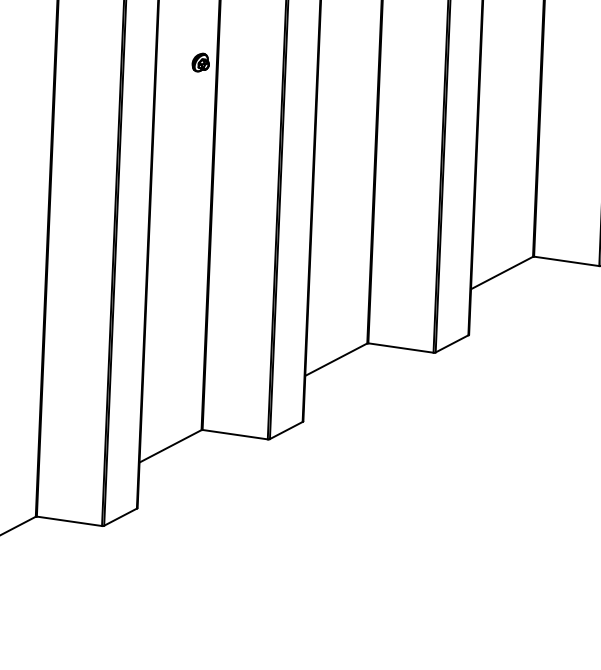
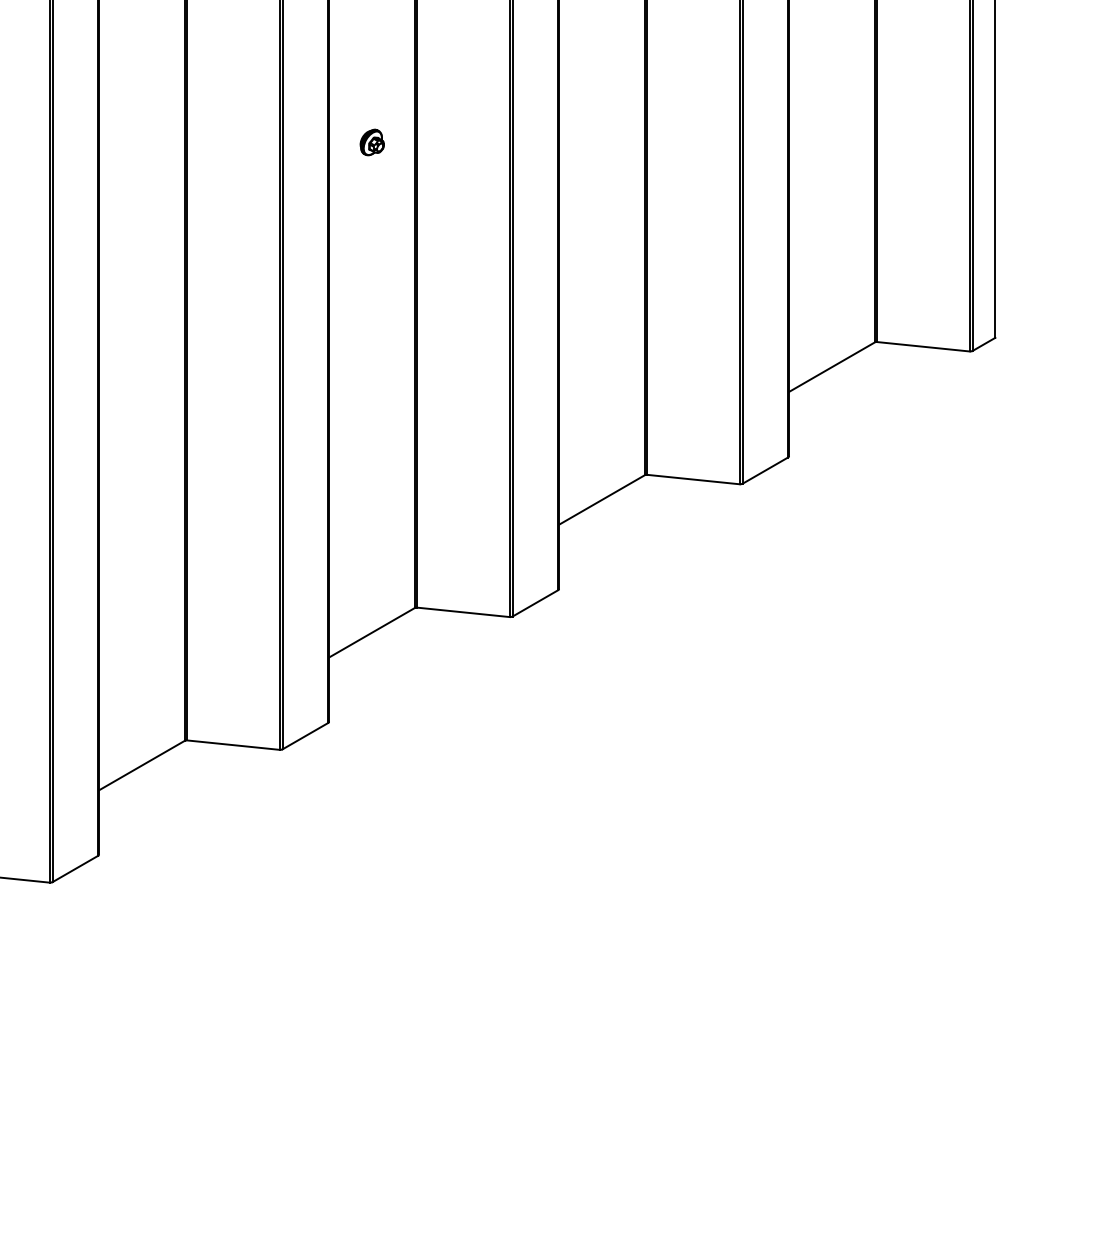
part: (200, 62) -> (371, 142), moved

